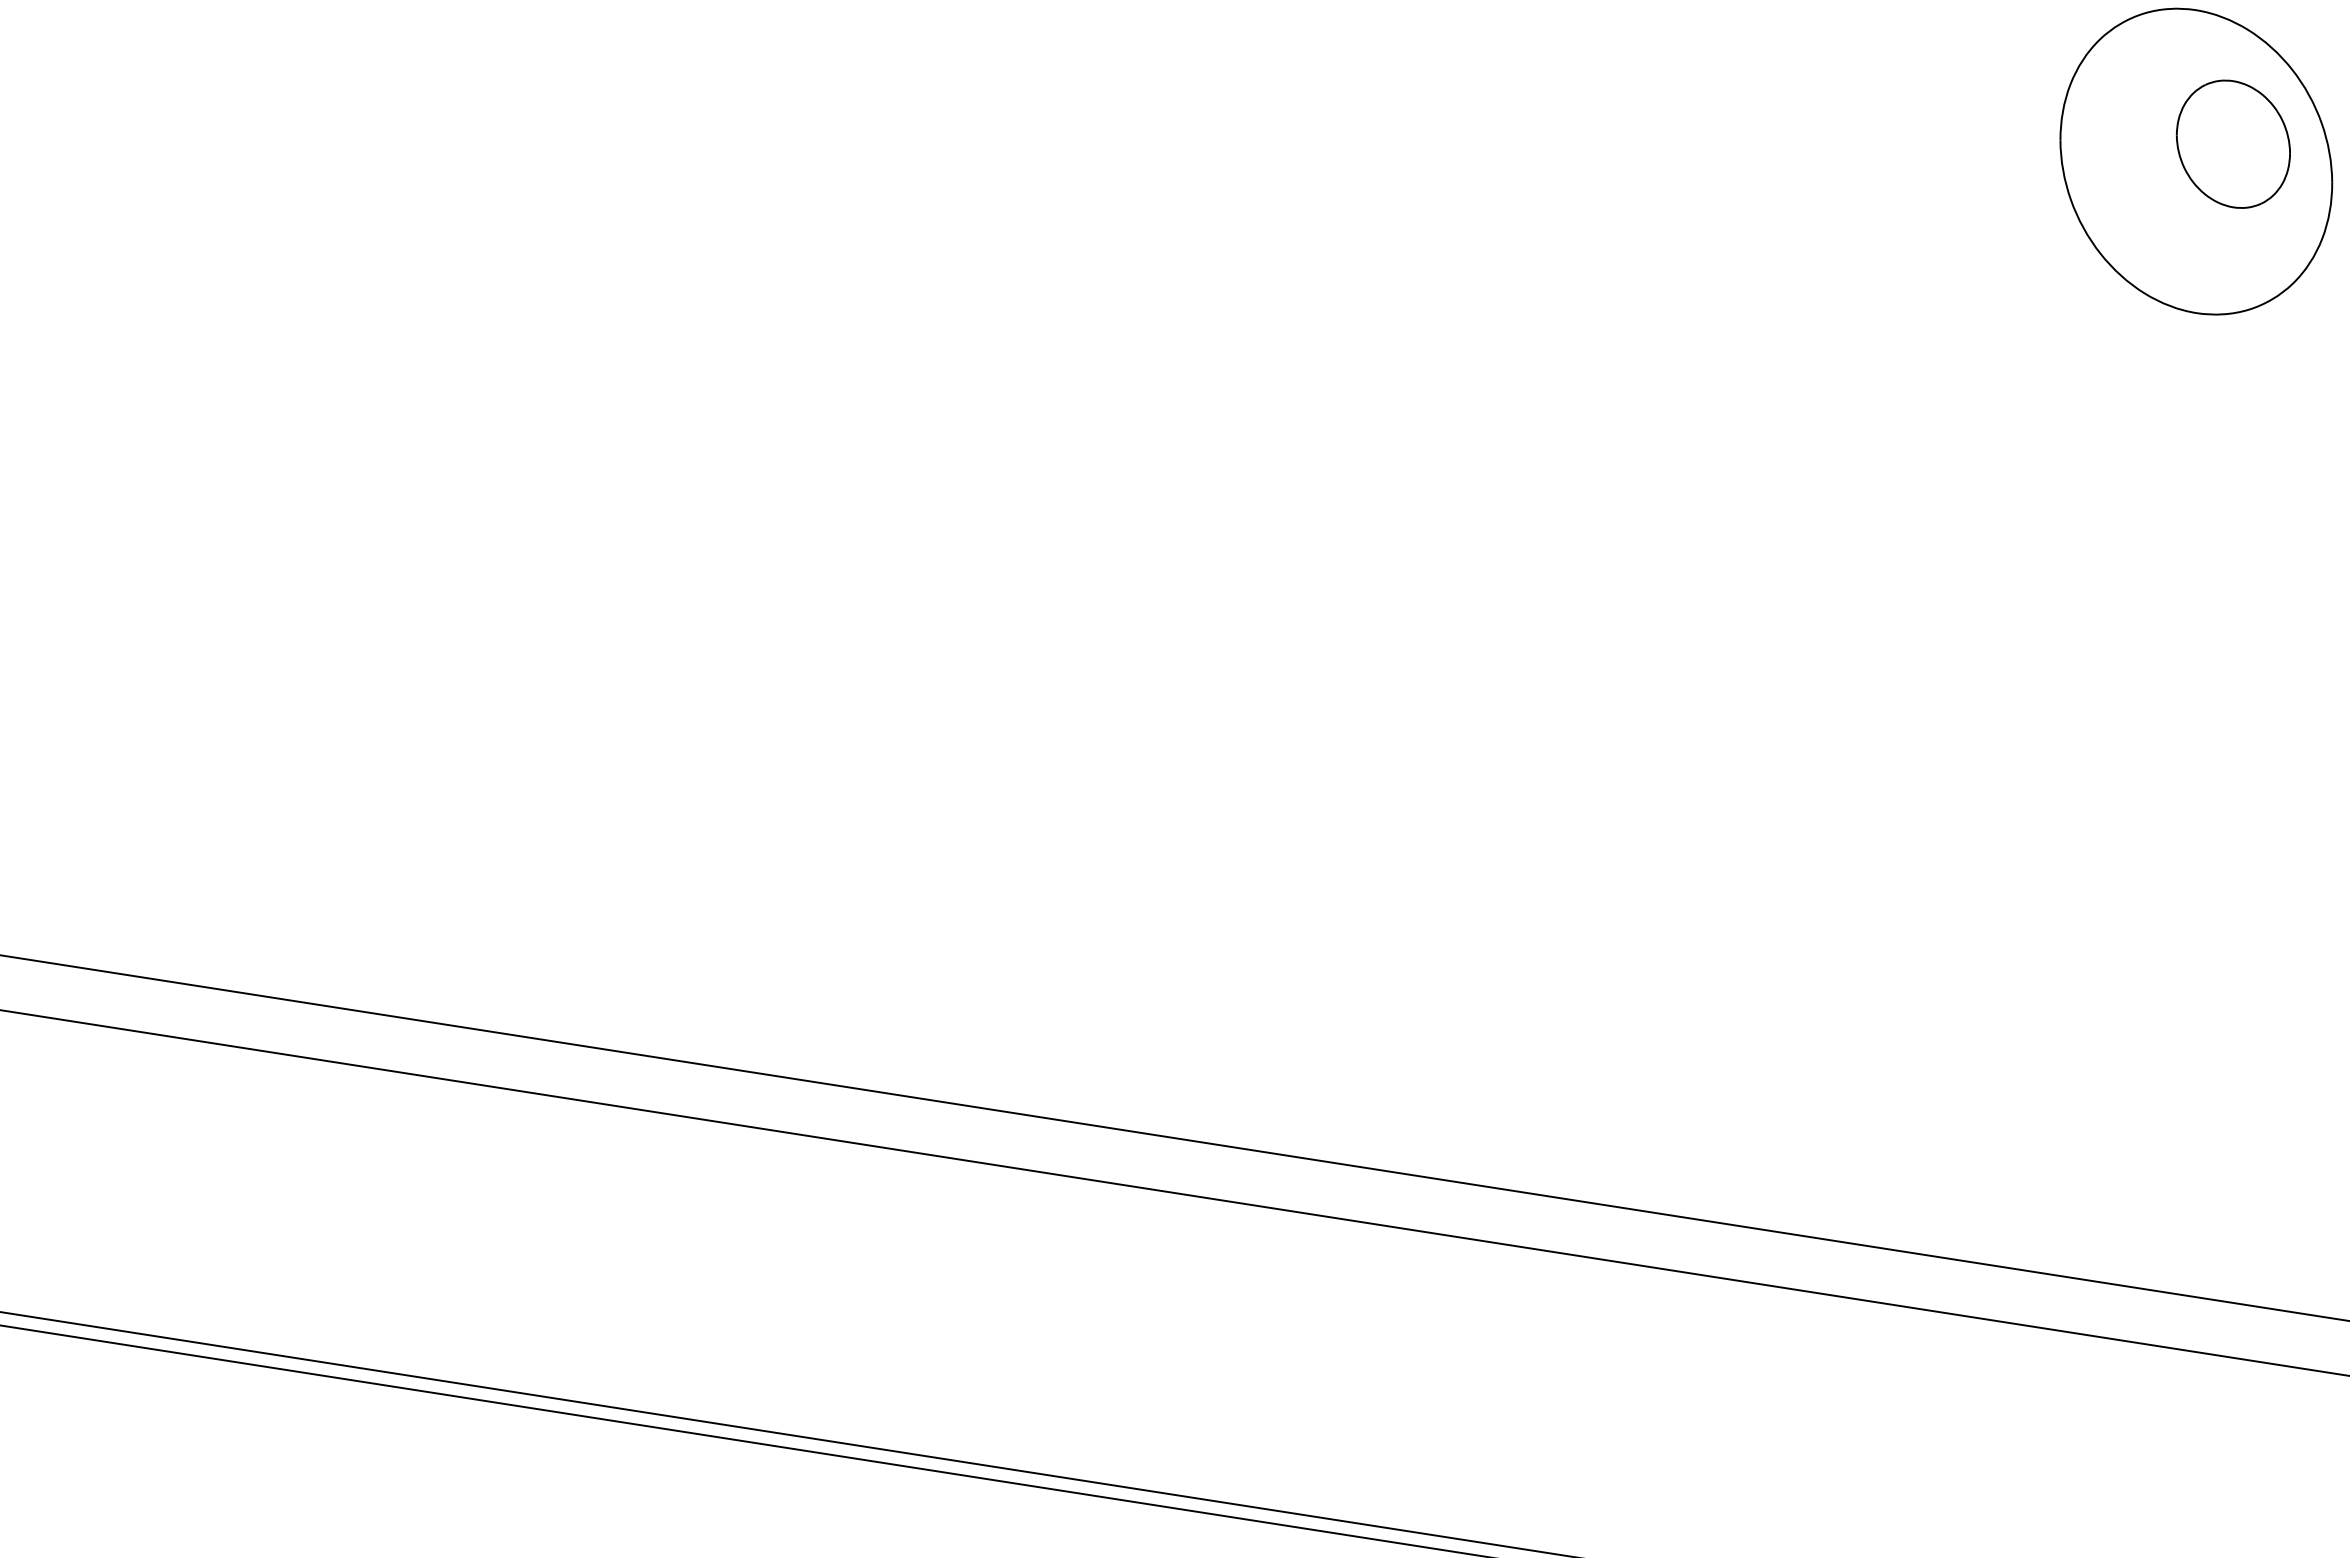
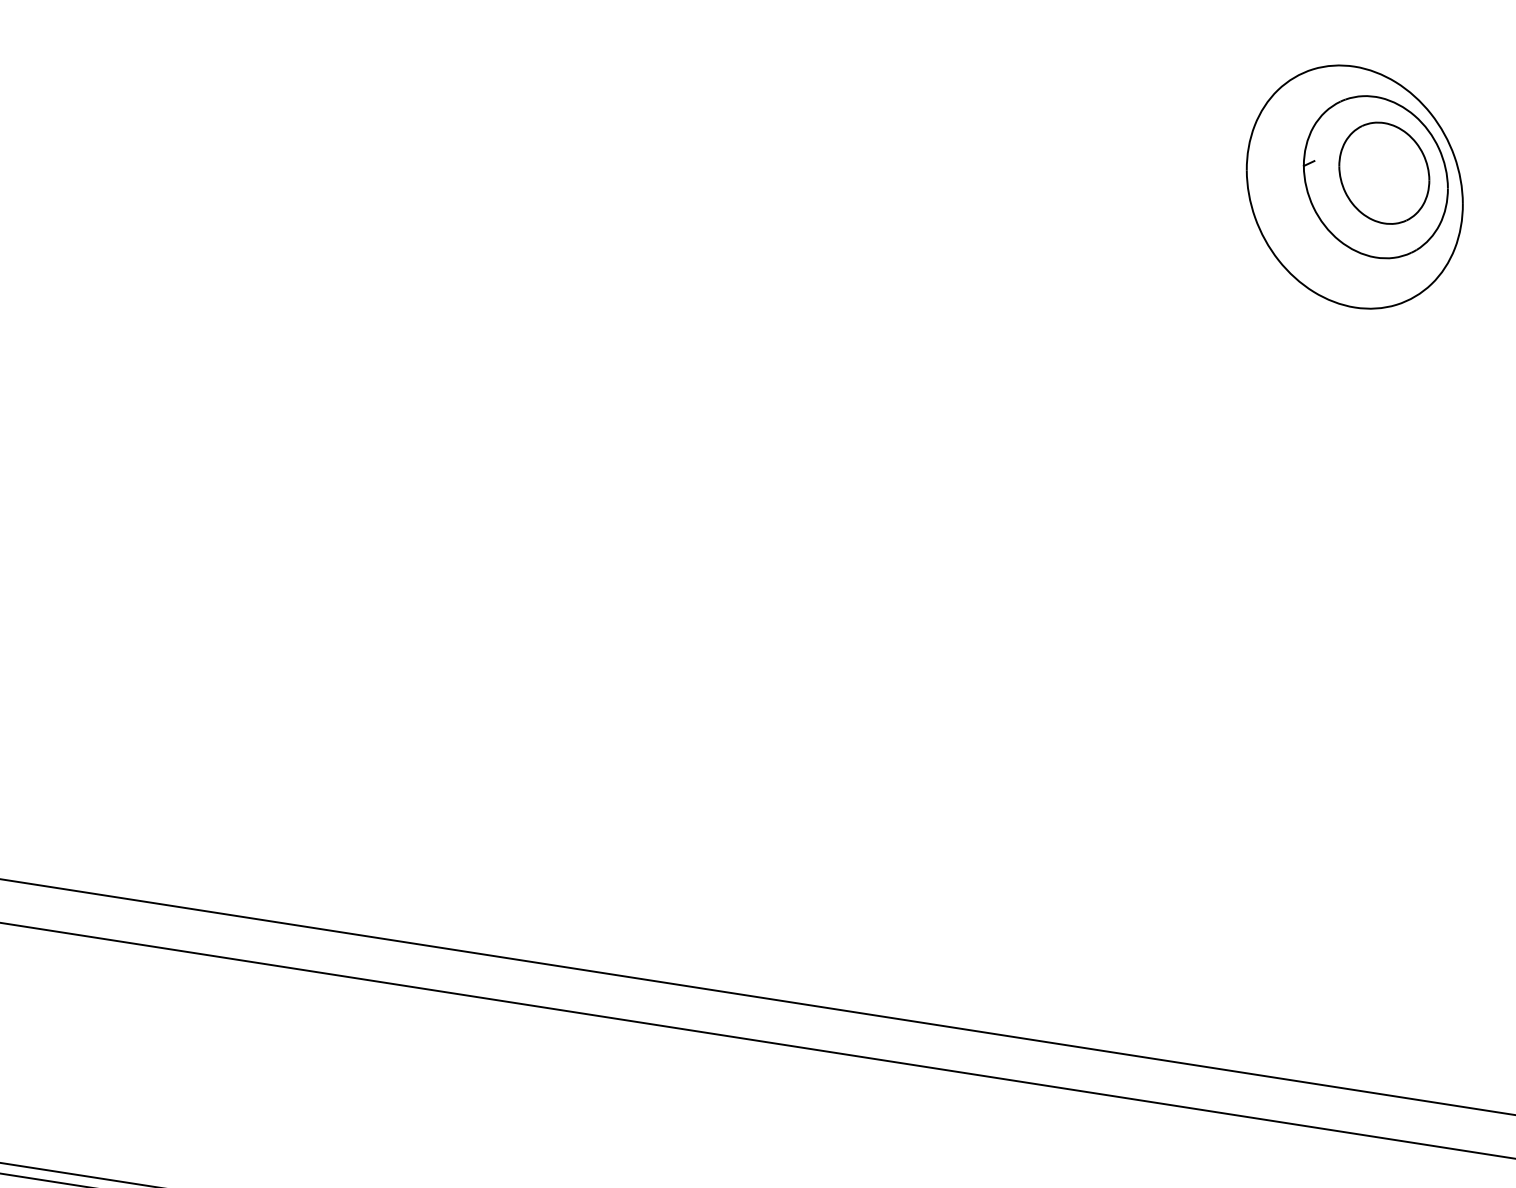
part: (2222, 149) -> (1375, 177), added

